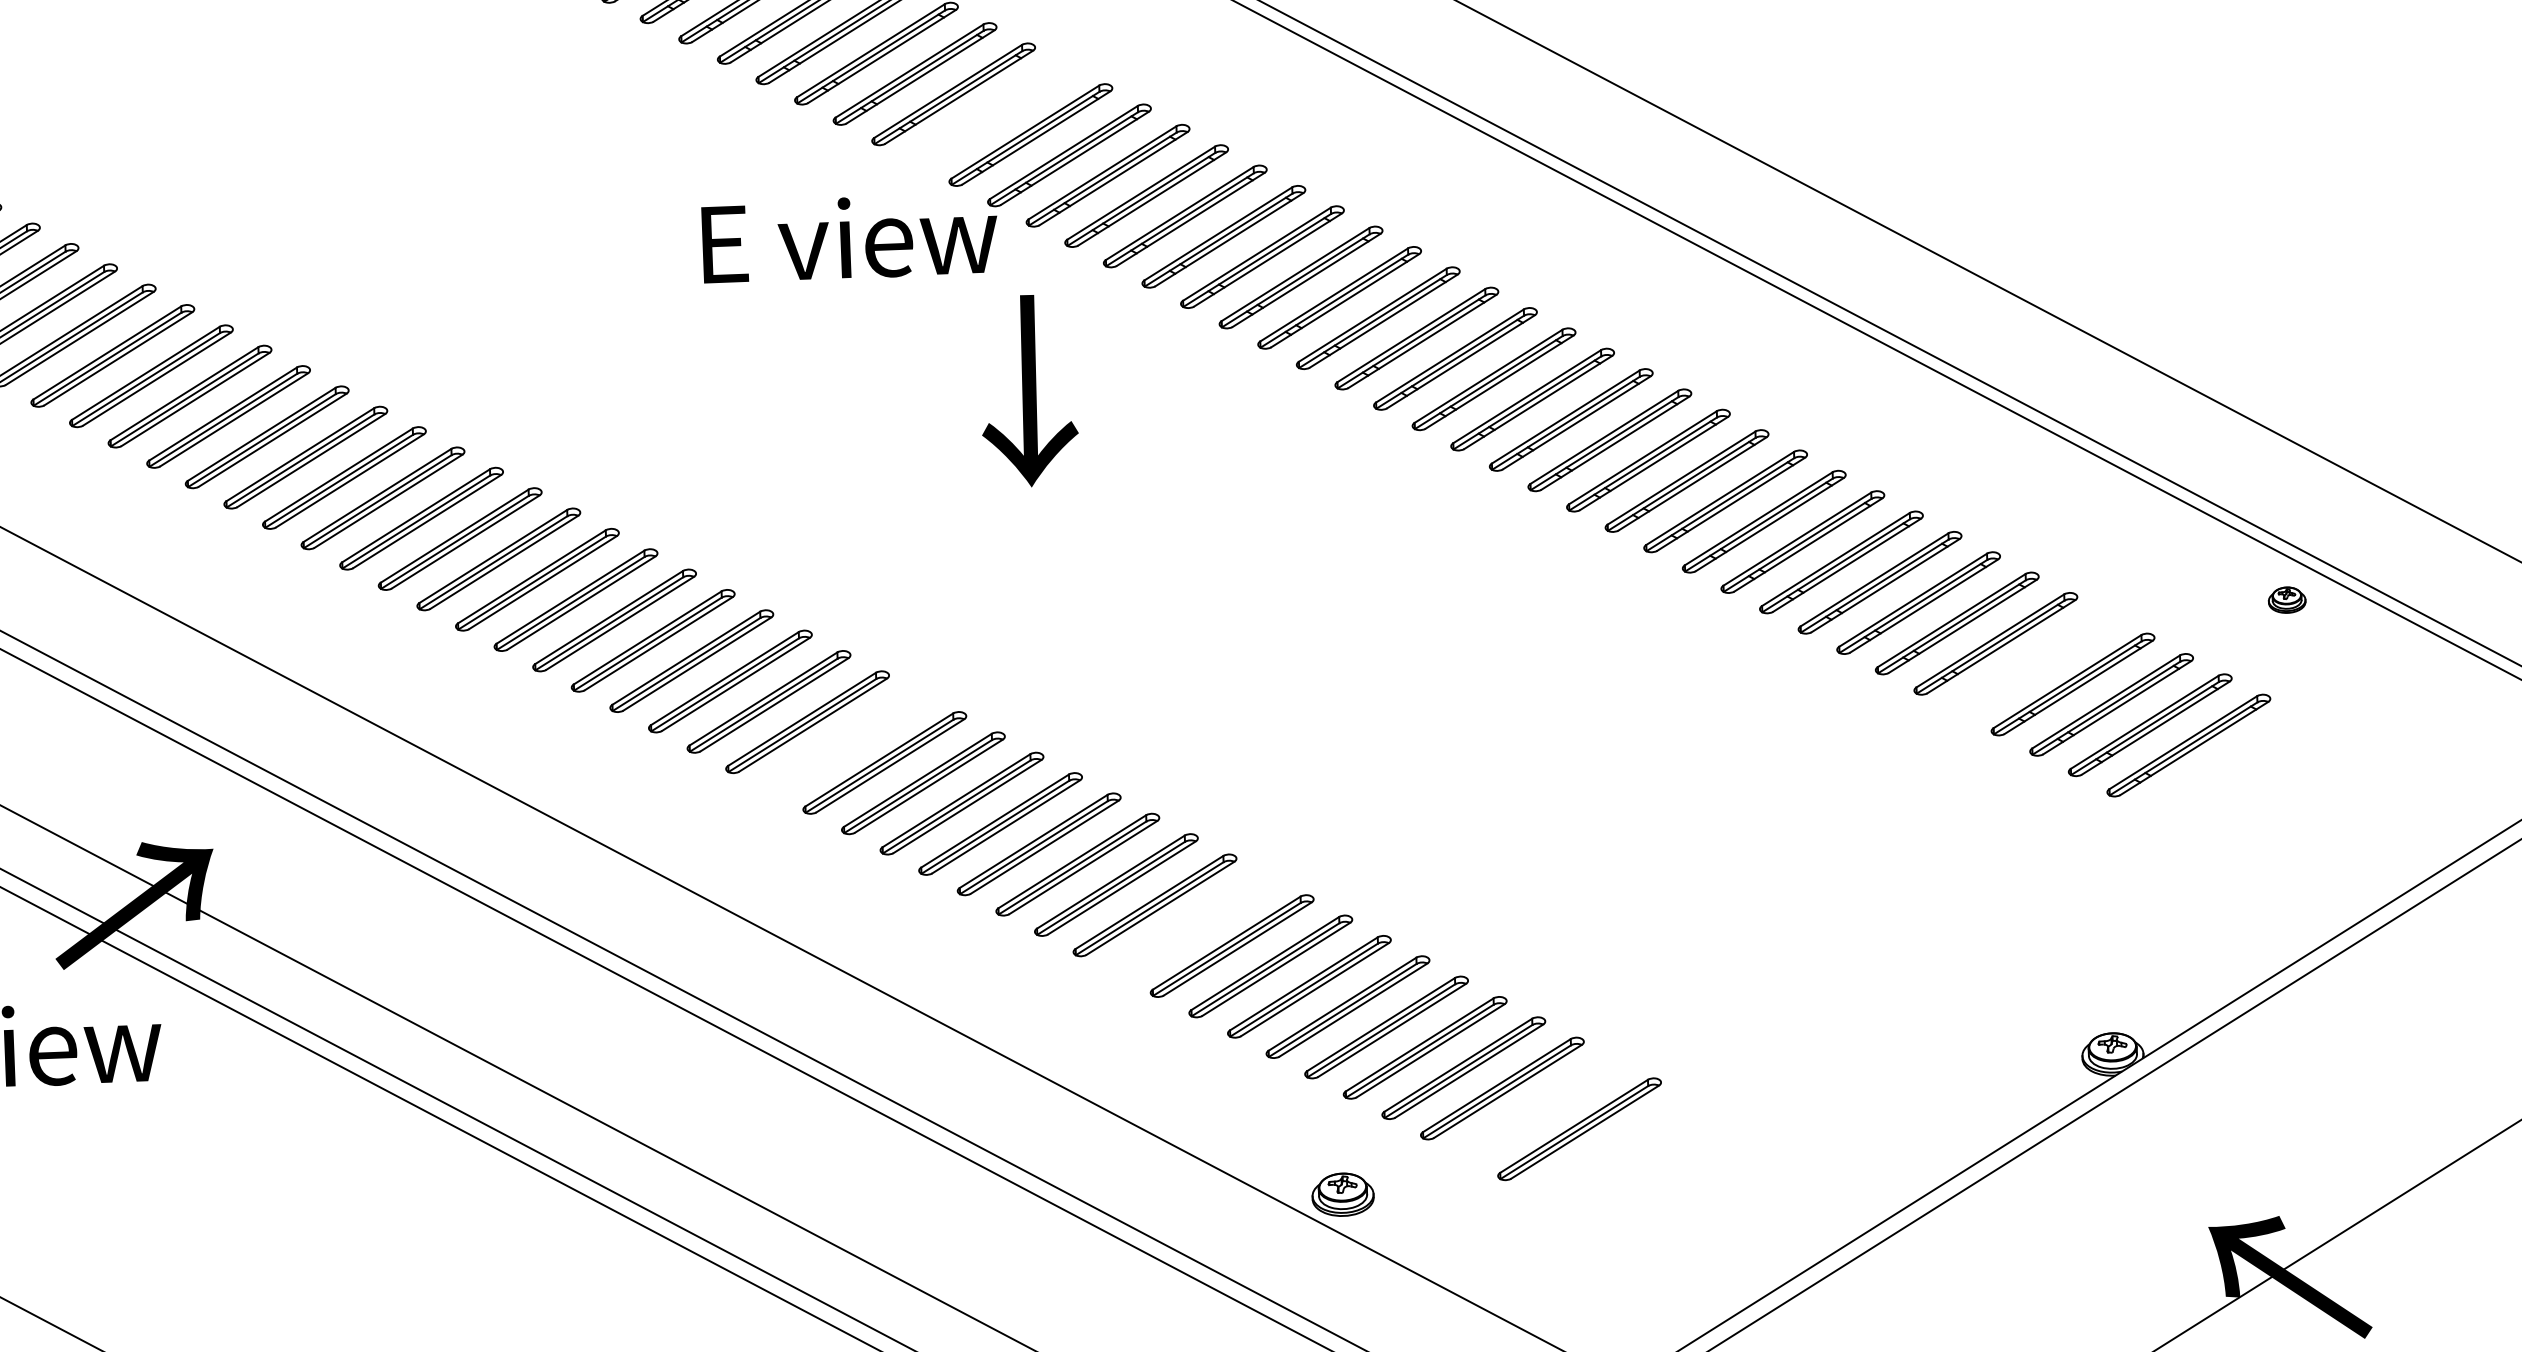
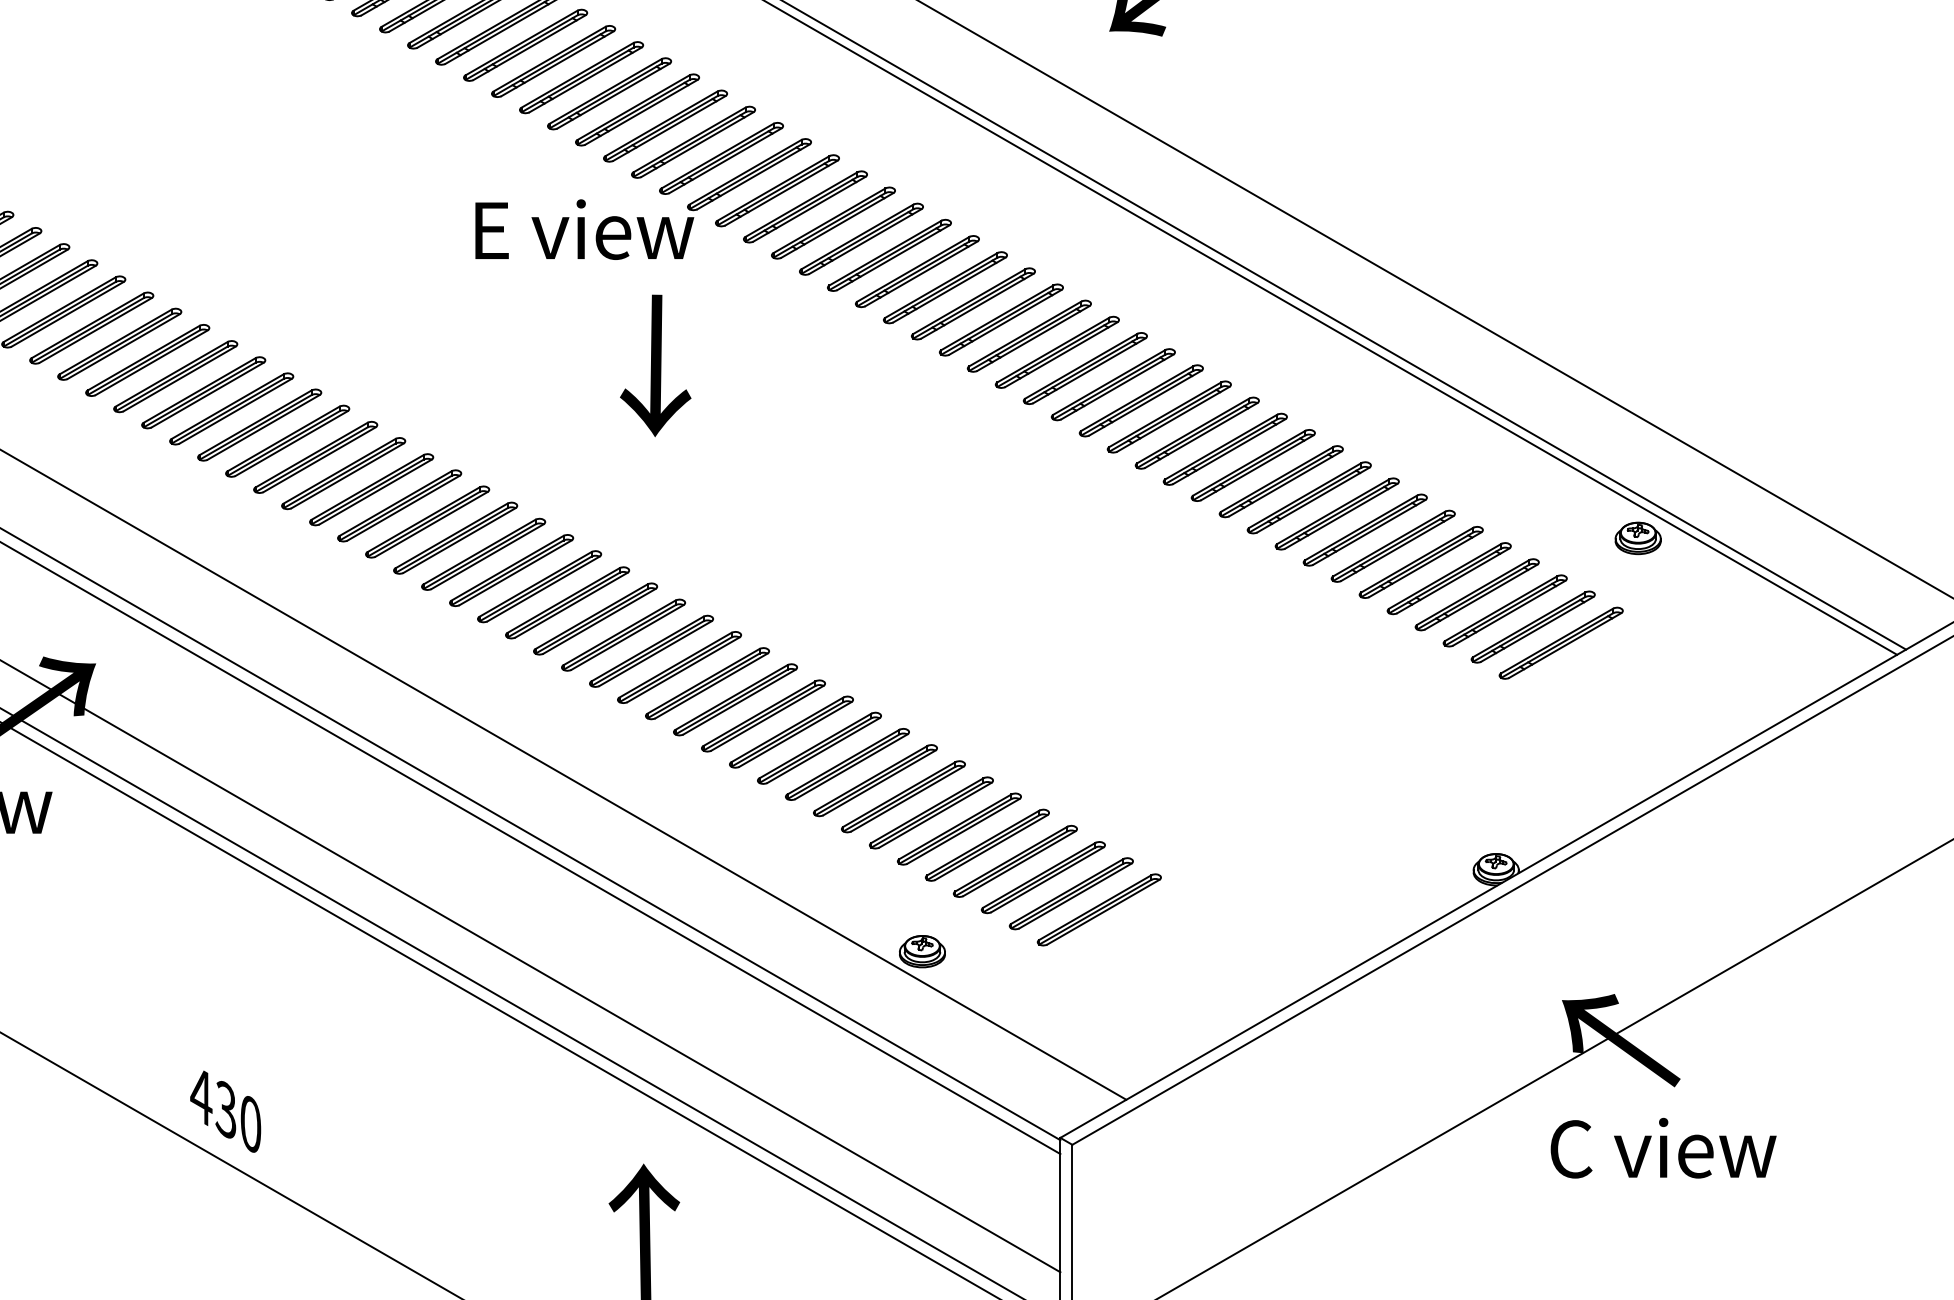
part: (992, 113) -> (693, 141), added
text: (1028, 390) -> (655, 365), moved
part: (2286, 600) -> (1637, 538), size x1.67
part: (2033, 664) -> (1448, 578), added
part: (846, 742) -> (567, 602), added
part: (1193, 924) -> (819, 747), added
part: (1539, 1108) -> (1070, 893), added

